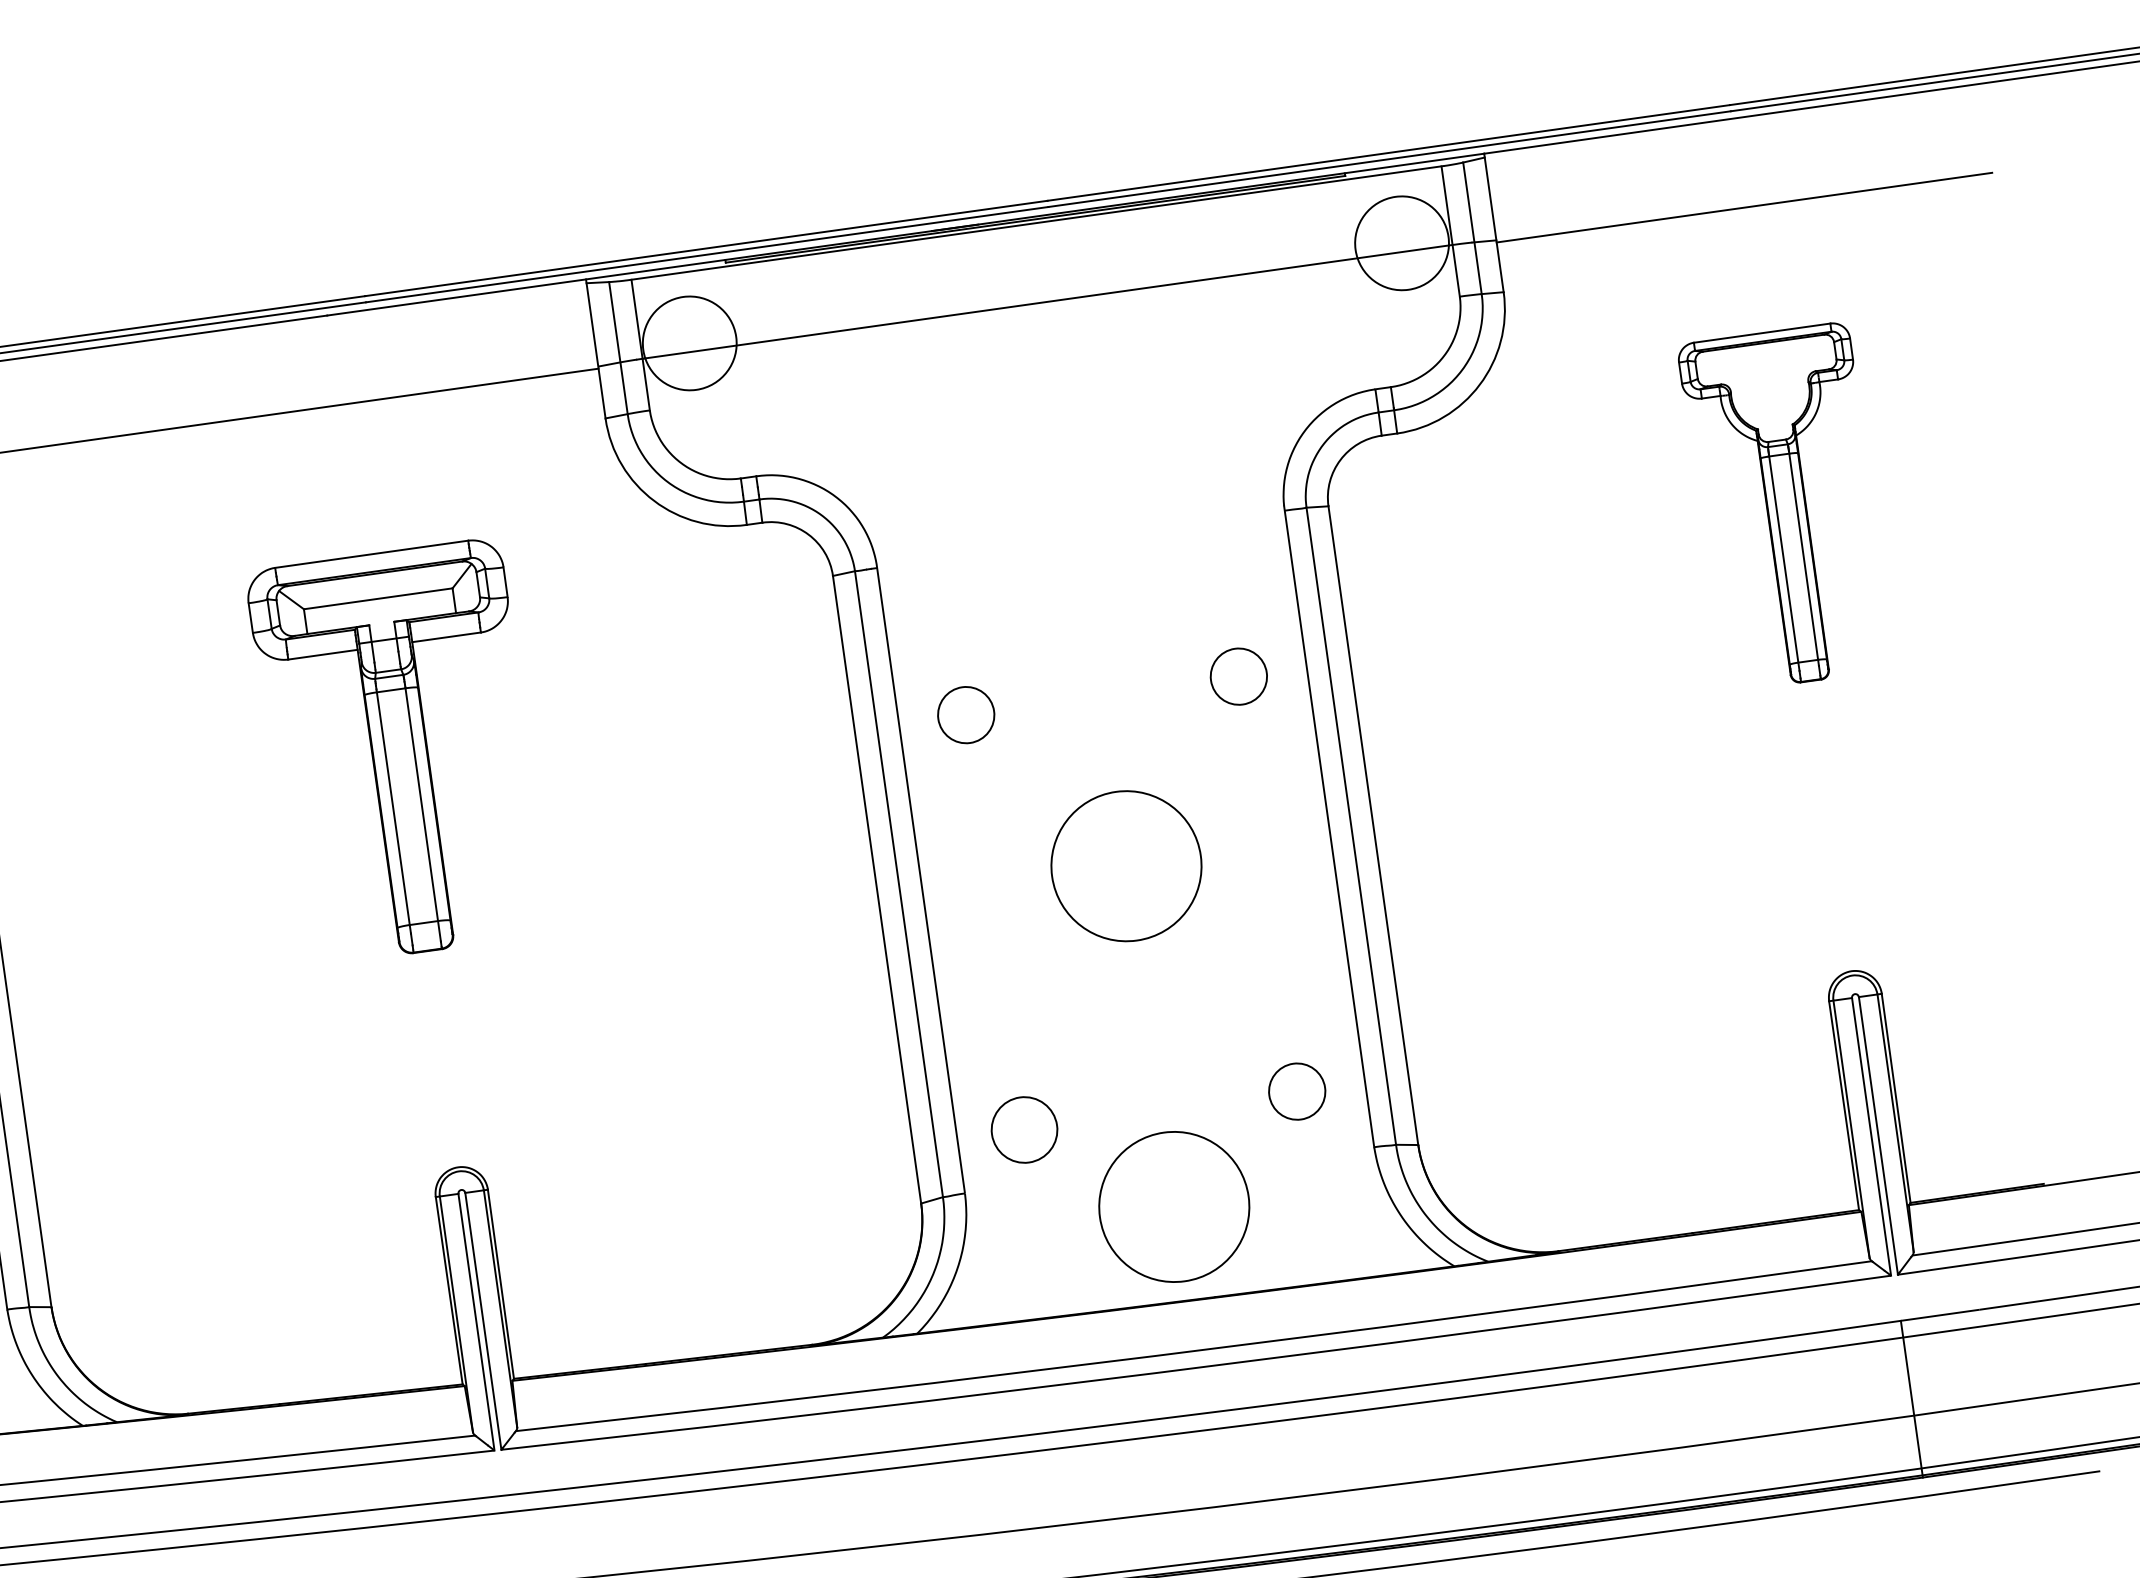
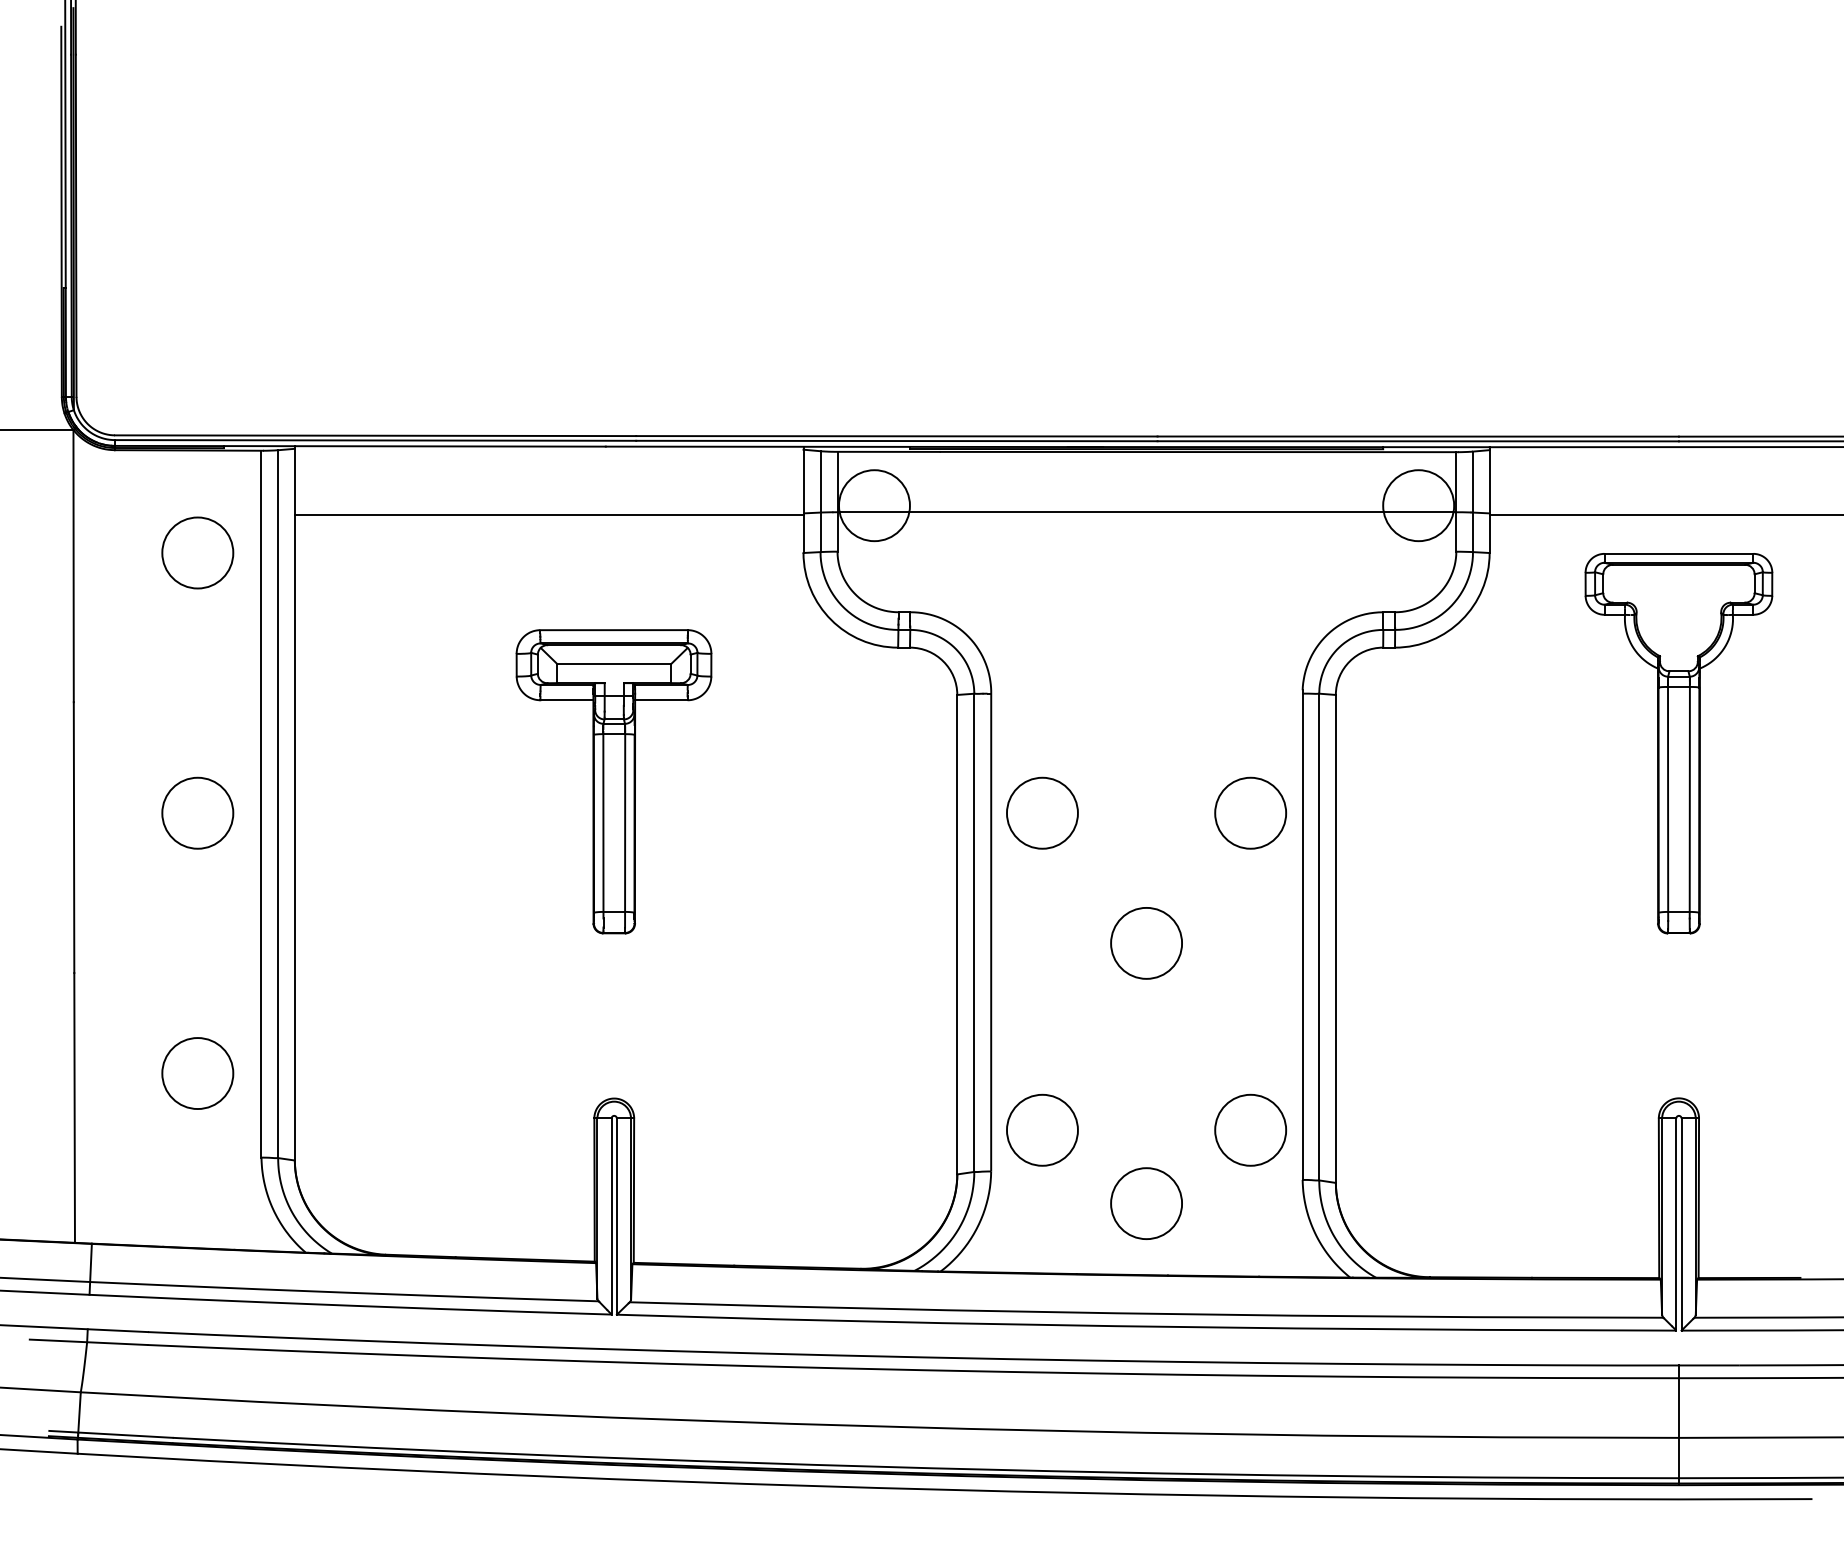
part: (1785, 506) -> (1678, 743), size x1.43
circle: (1238, 675) -> (1250, 812), size x1.67
circle: (964, 714) -> (1041, 812), size x1.67
circle: (1126, 866) -> (1146, 943), size x0.62
circle: (1296, 1090) -> (1250, 1129), size x1.67
circle: (1024, 1129) -> (1042, 1129), size x1.43
circle: (1174, 1206) -> (1146, 1203), size x0.62

